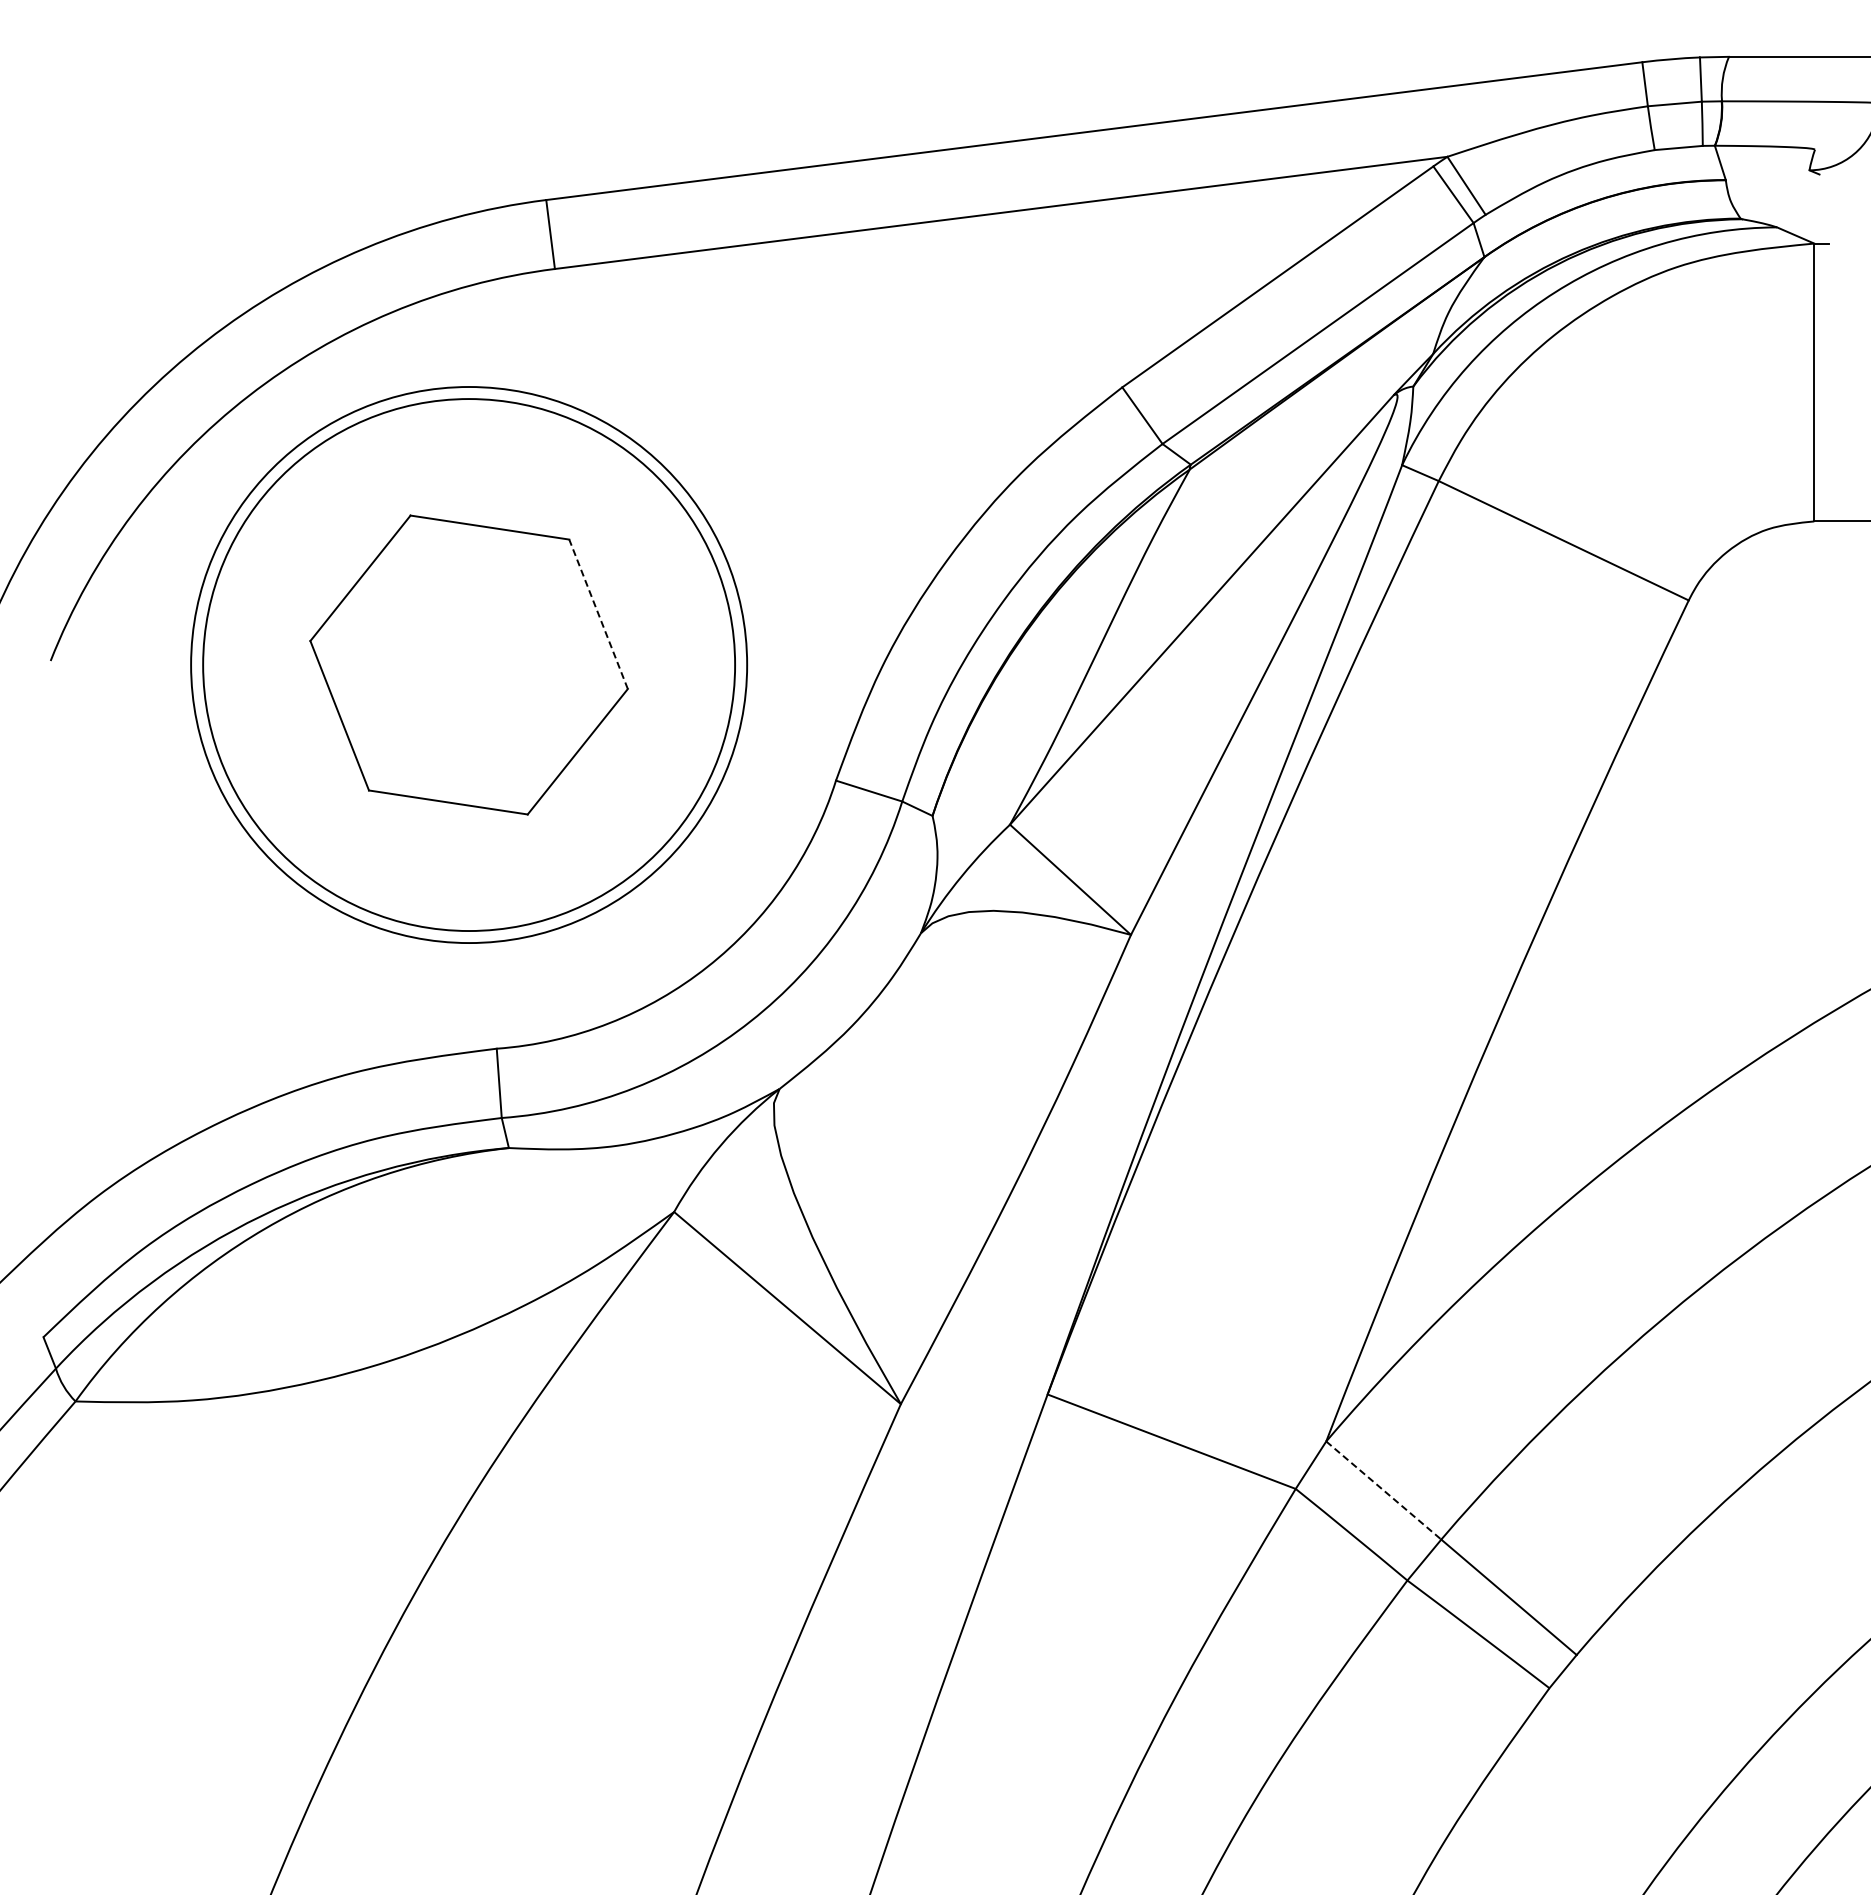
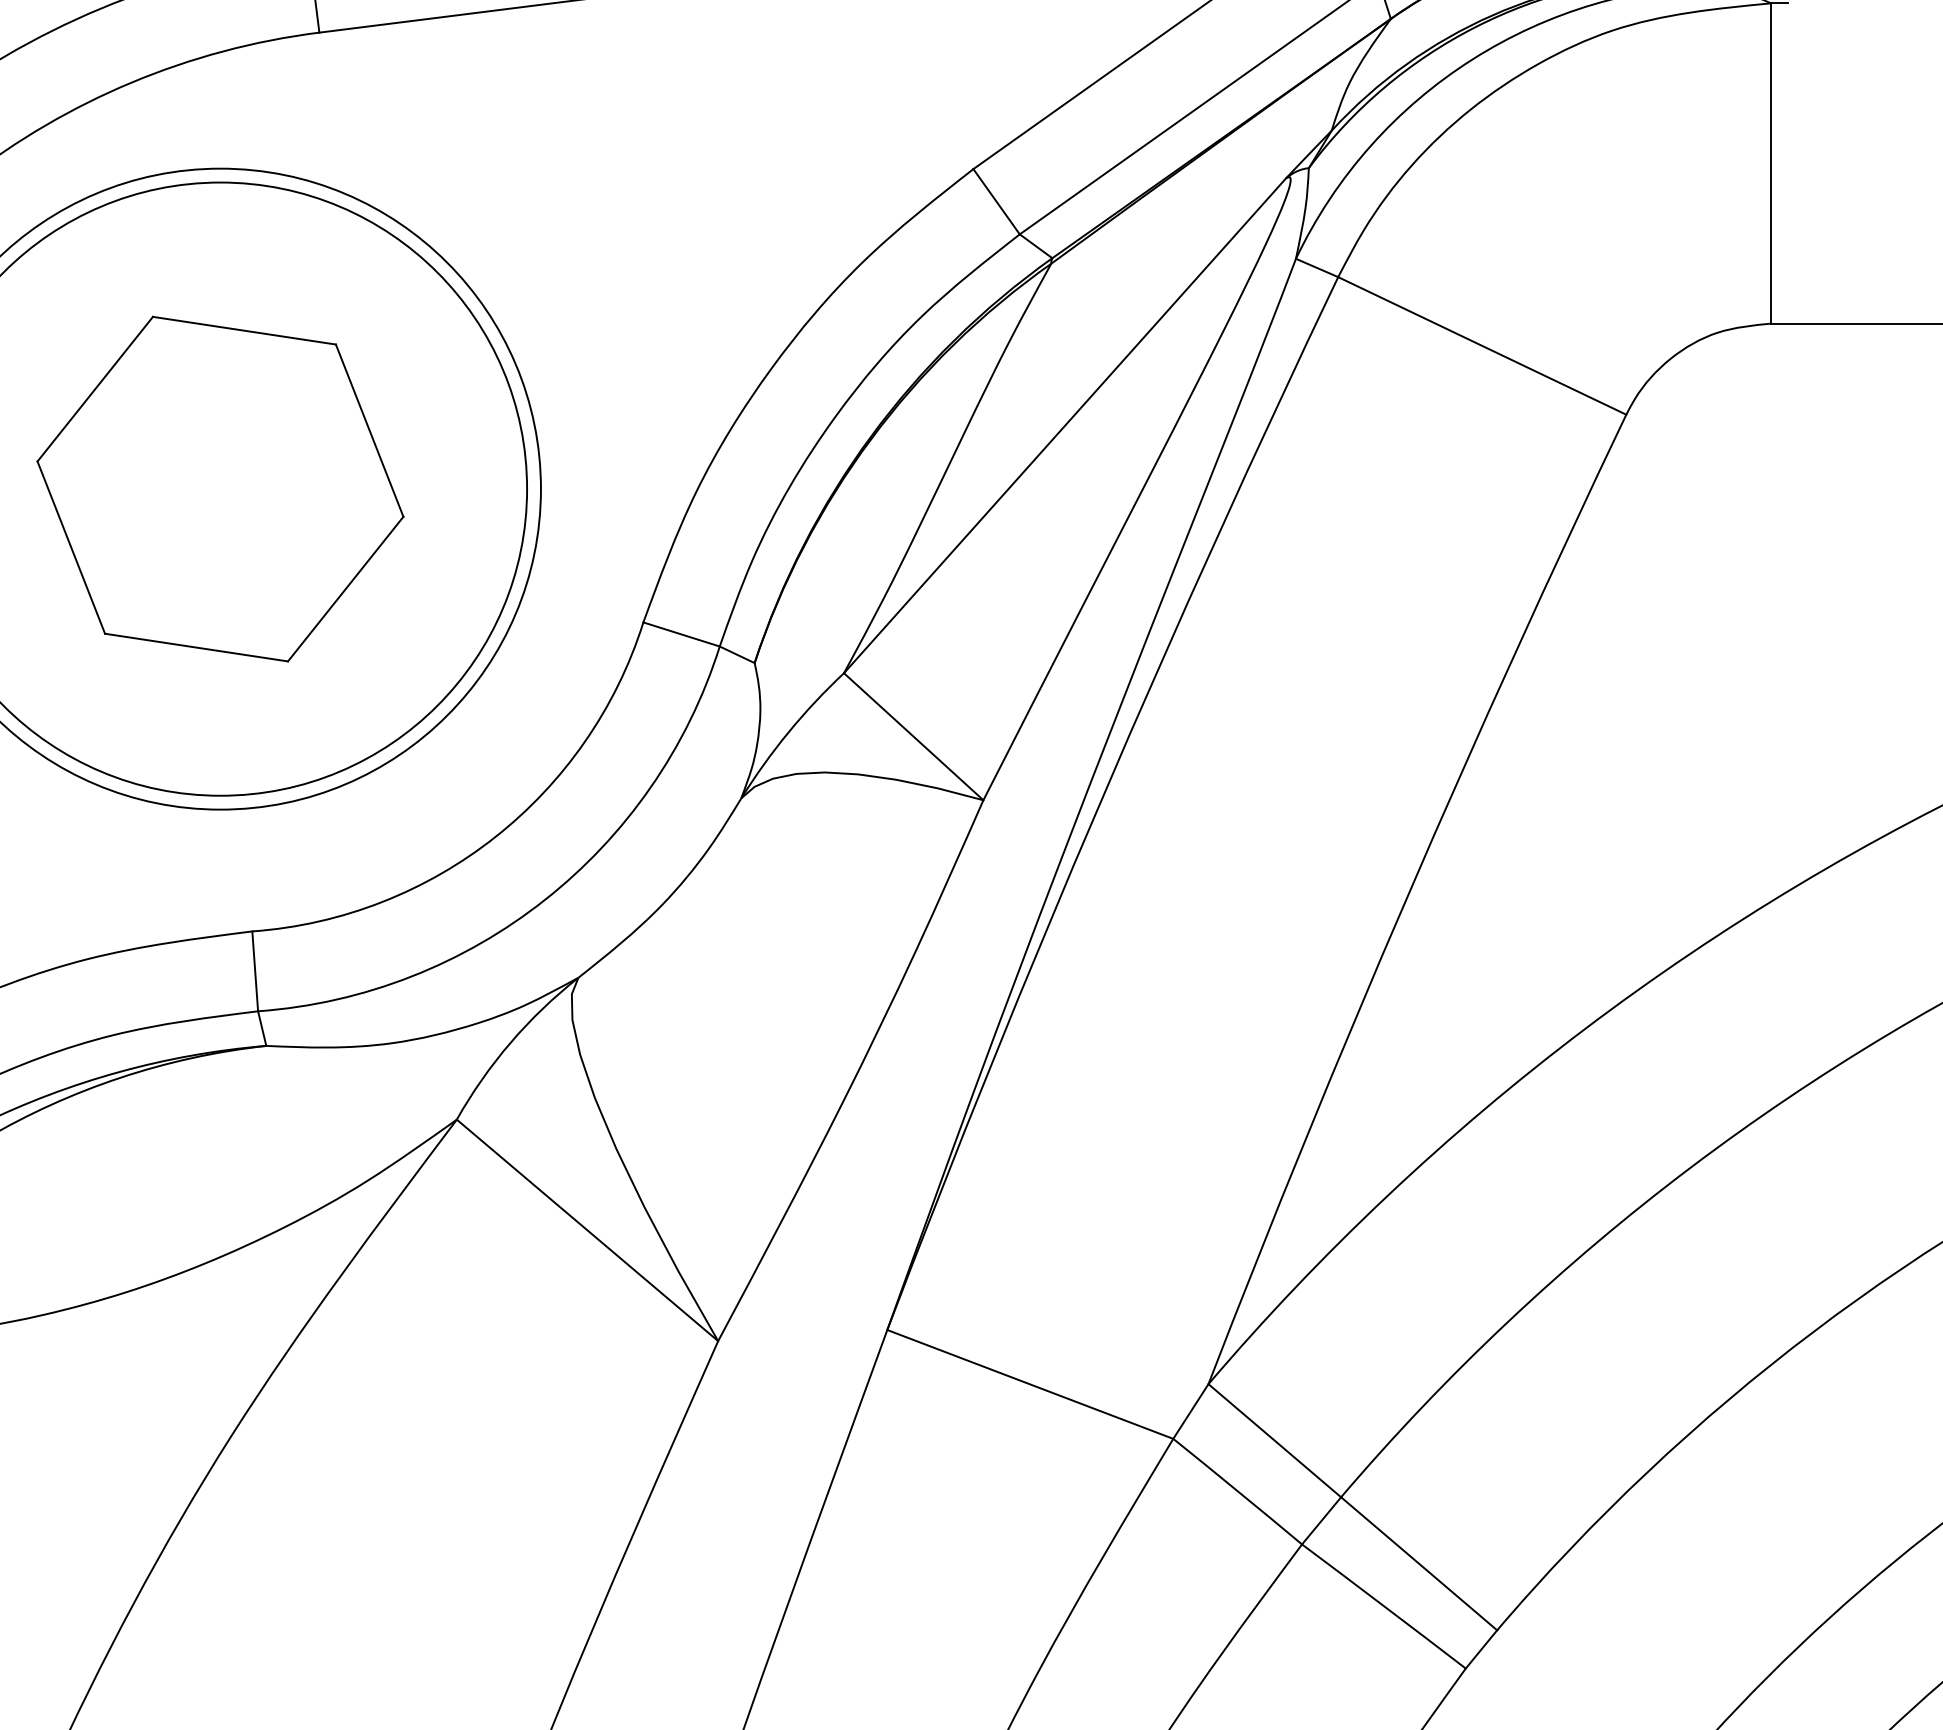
line: (598, 613) -> (369, 429), dashed -> solid
line: (1383, 1490) -> (1274, 1440), dashed -> solid

